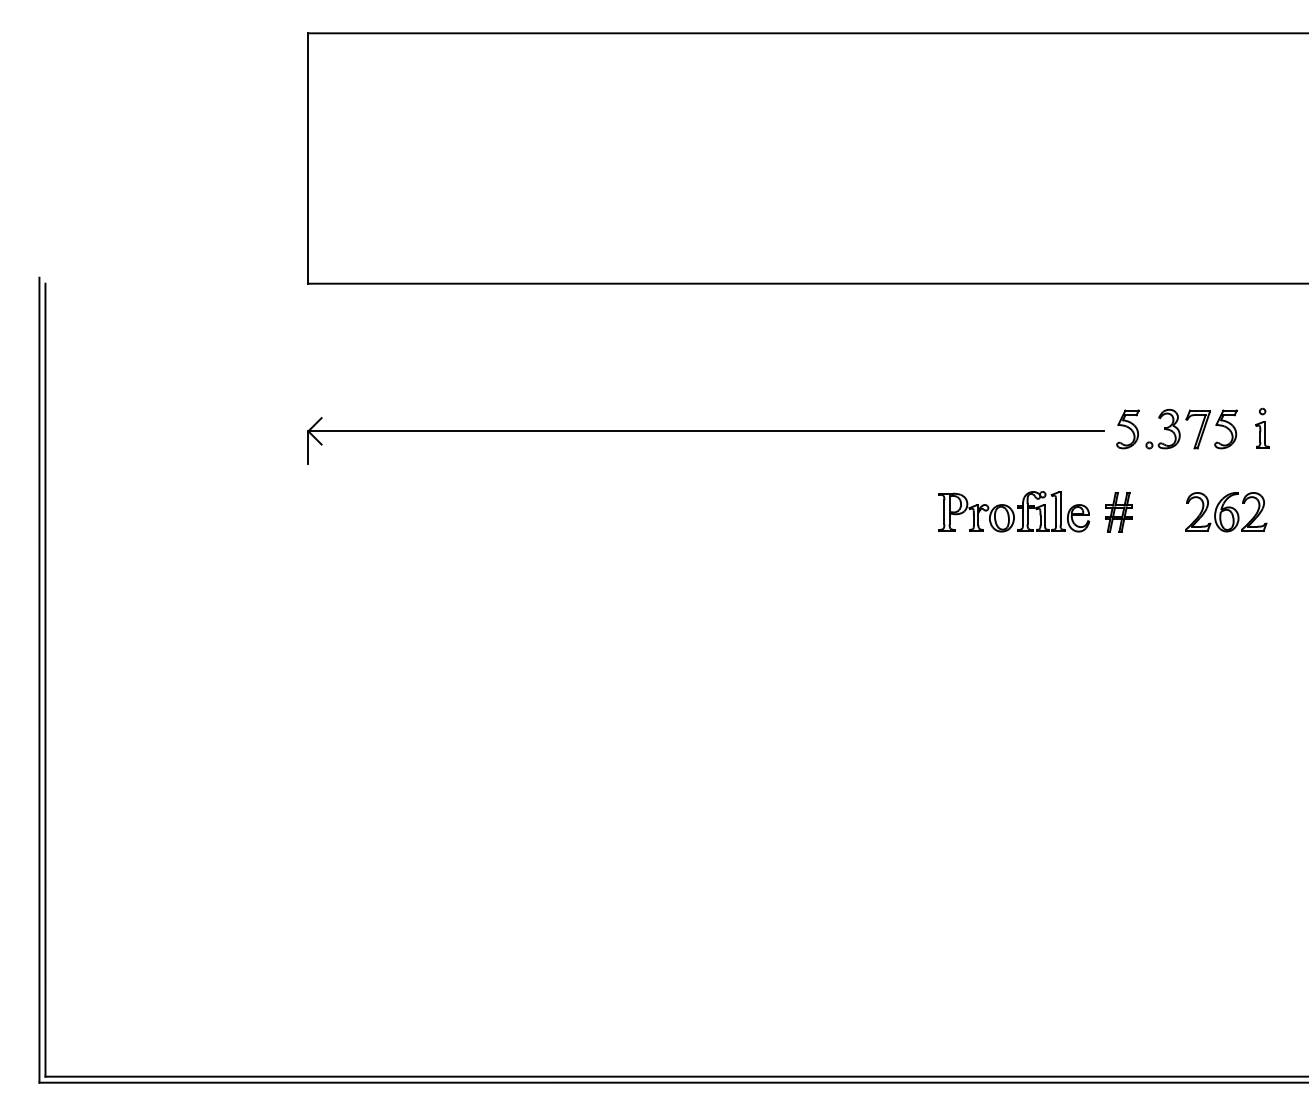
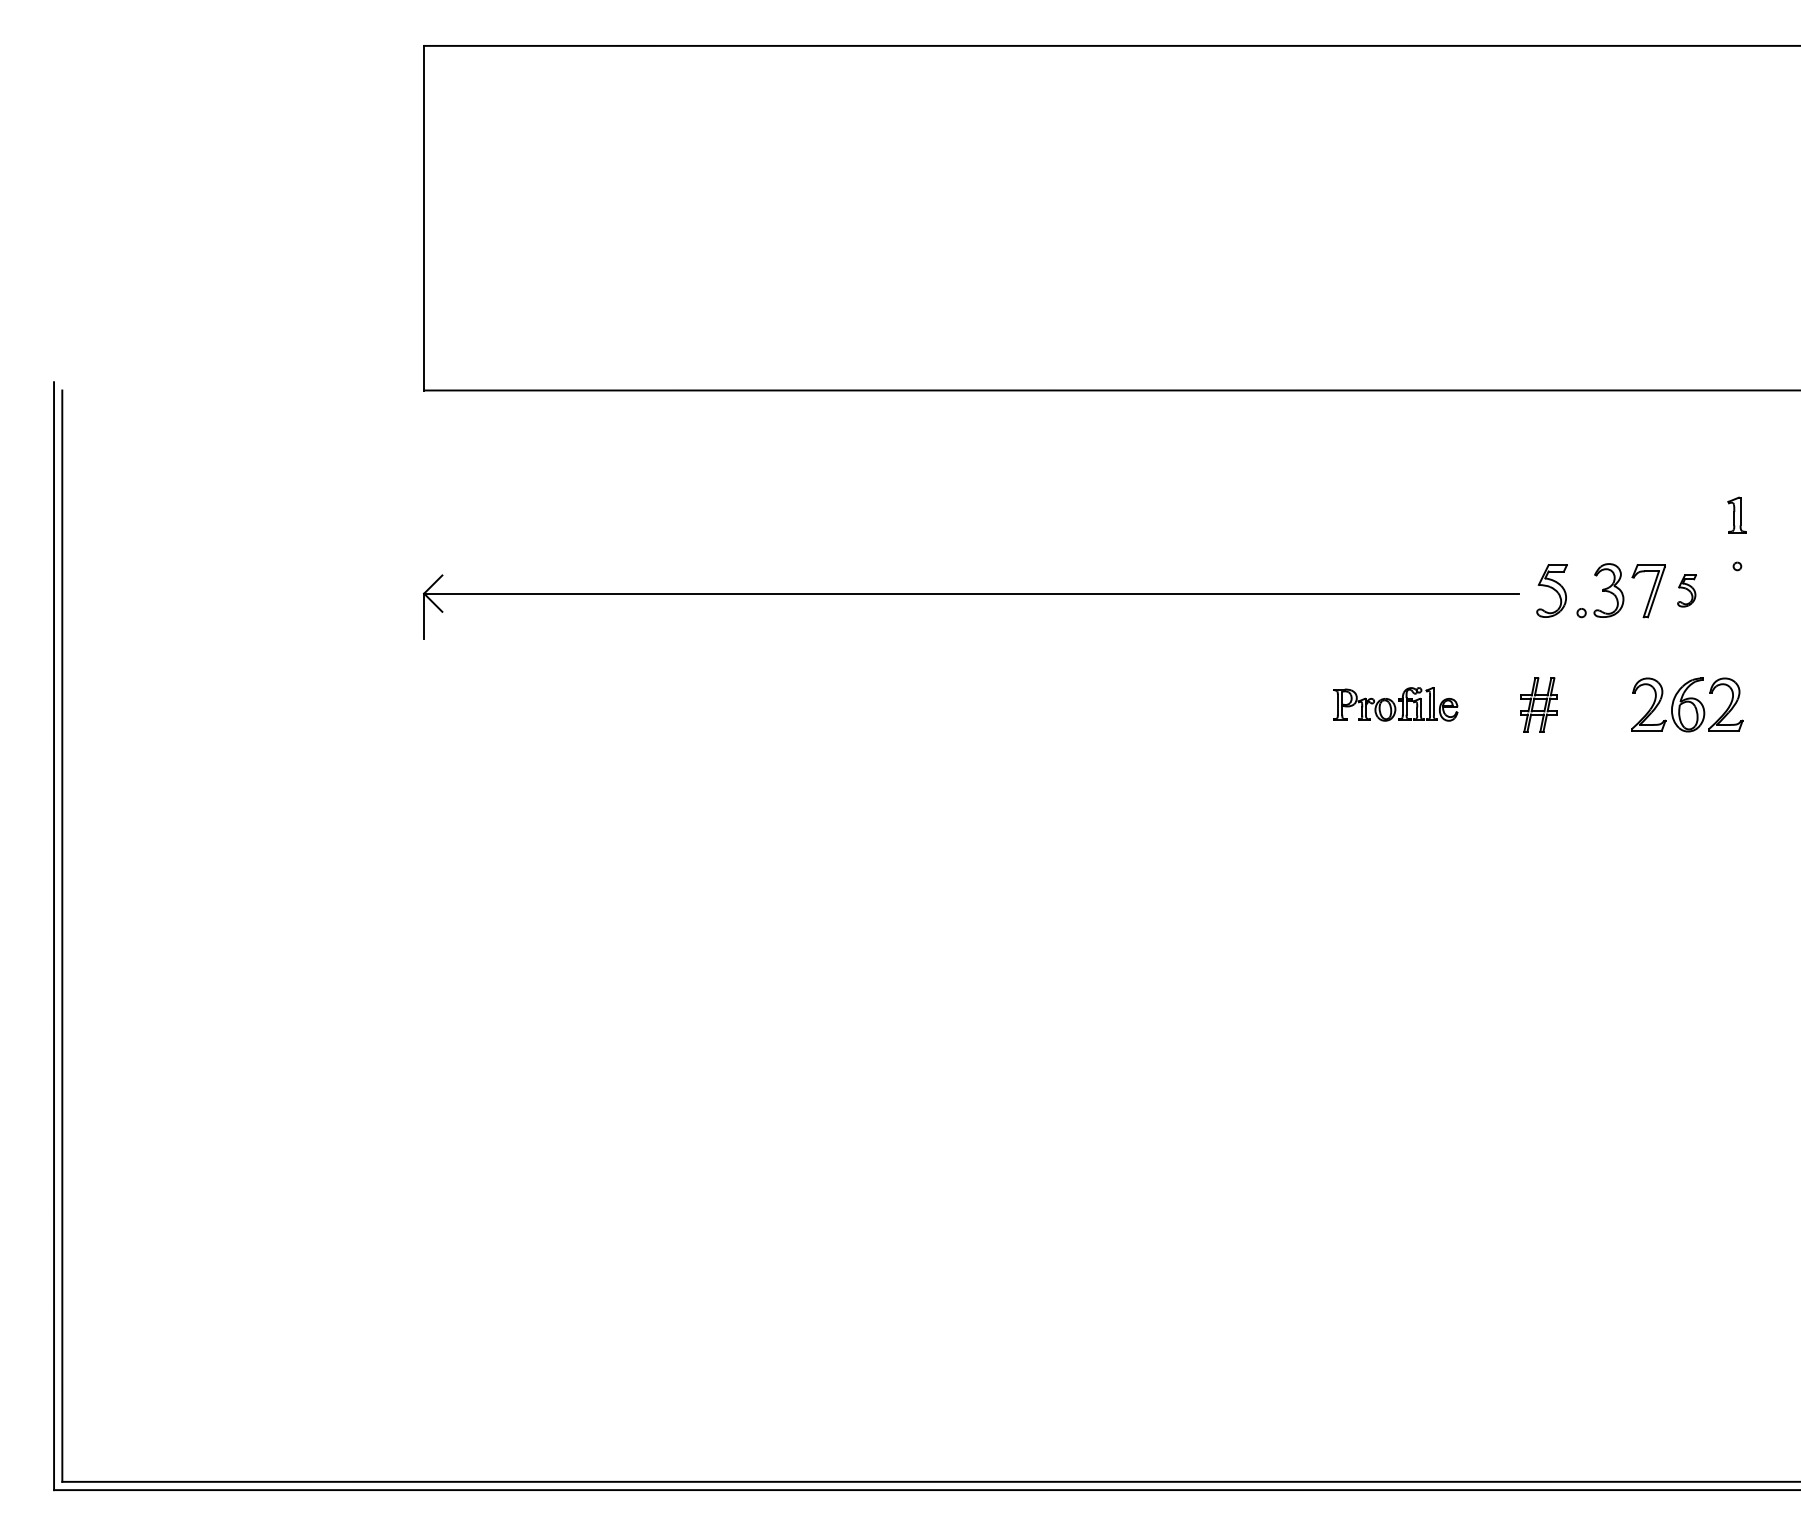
part: (1225, 429) -> (1686, 590), size x0.6
part: (1261, 434) -> (1736, 514), moved
part: (1014, 511) -> (1395, 704), size x0.6

